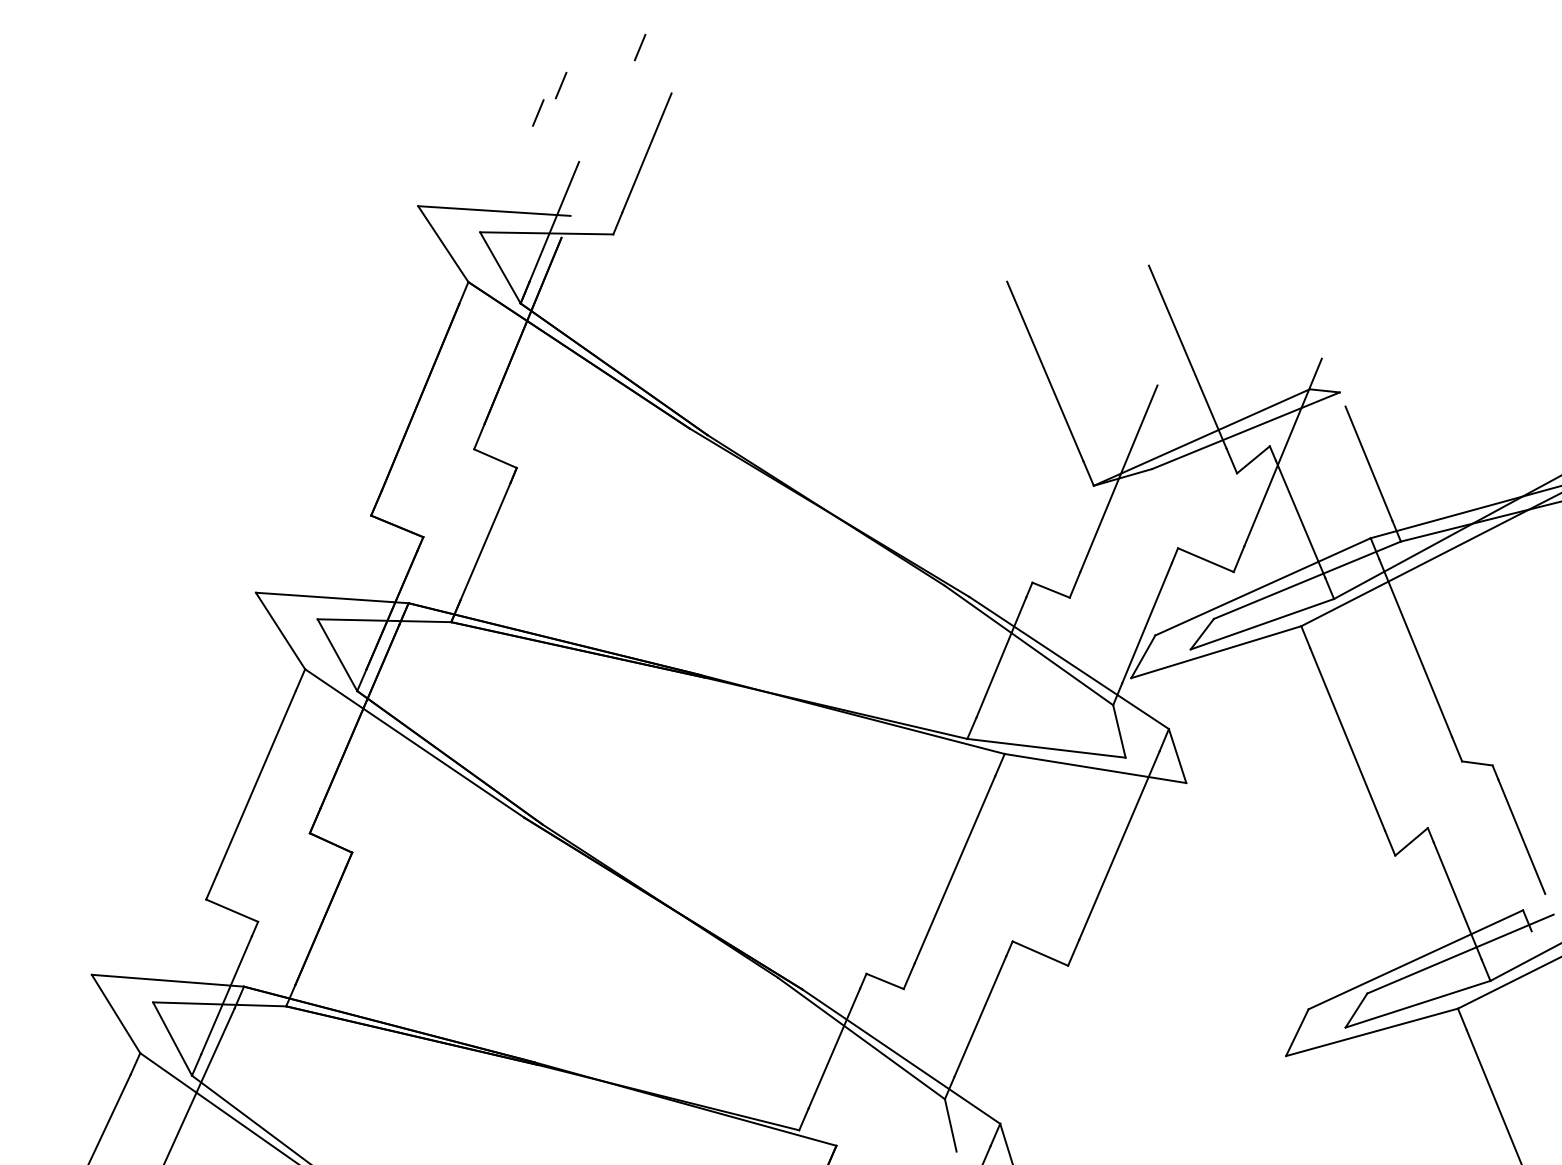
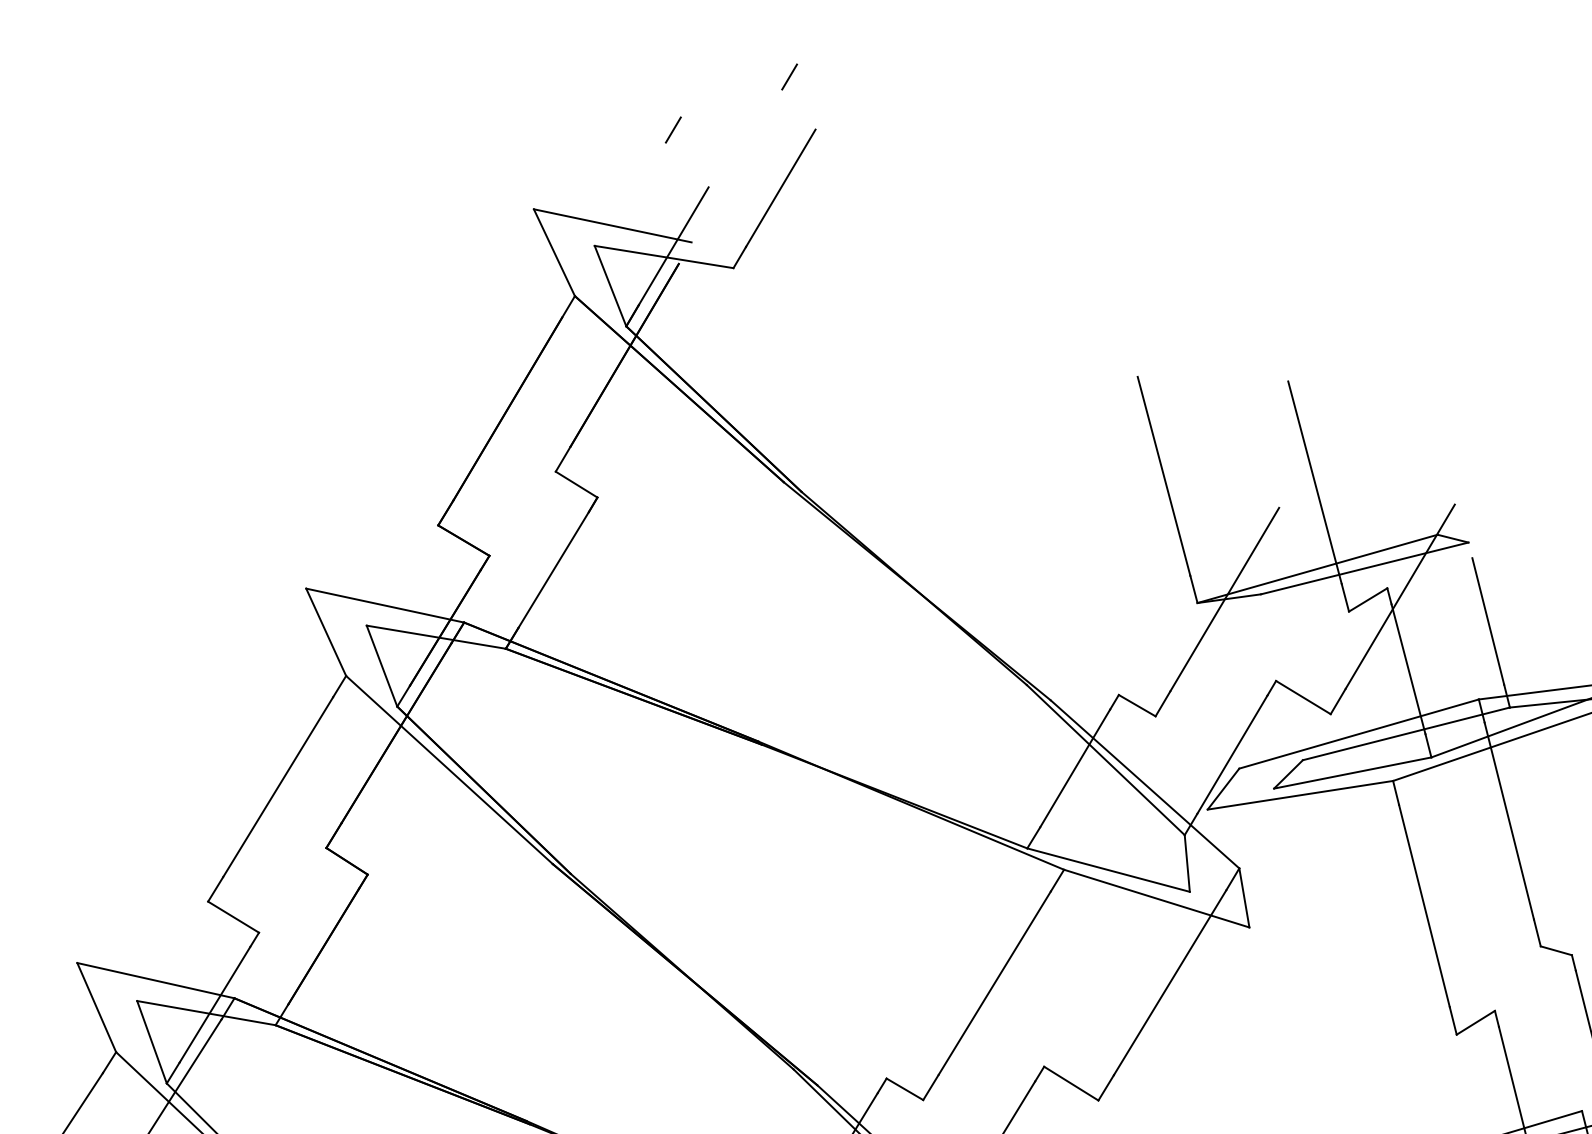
line: (560, 85) -> (700, 104), removed

